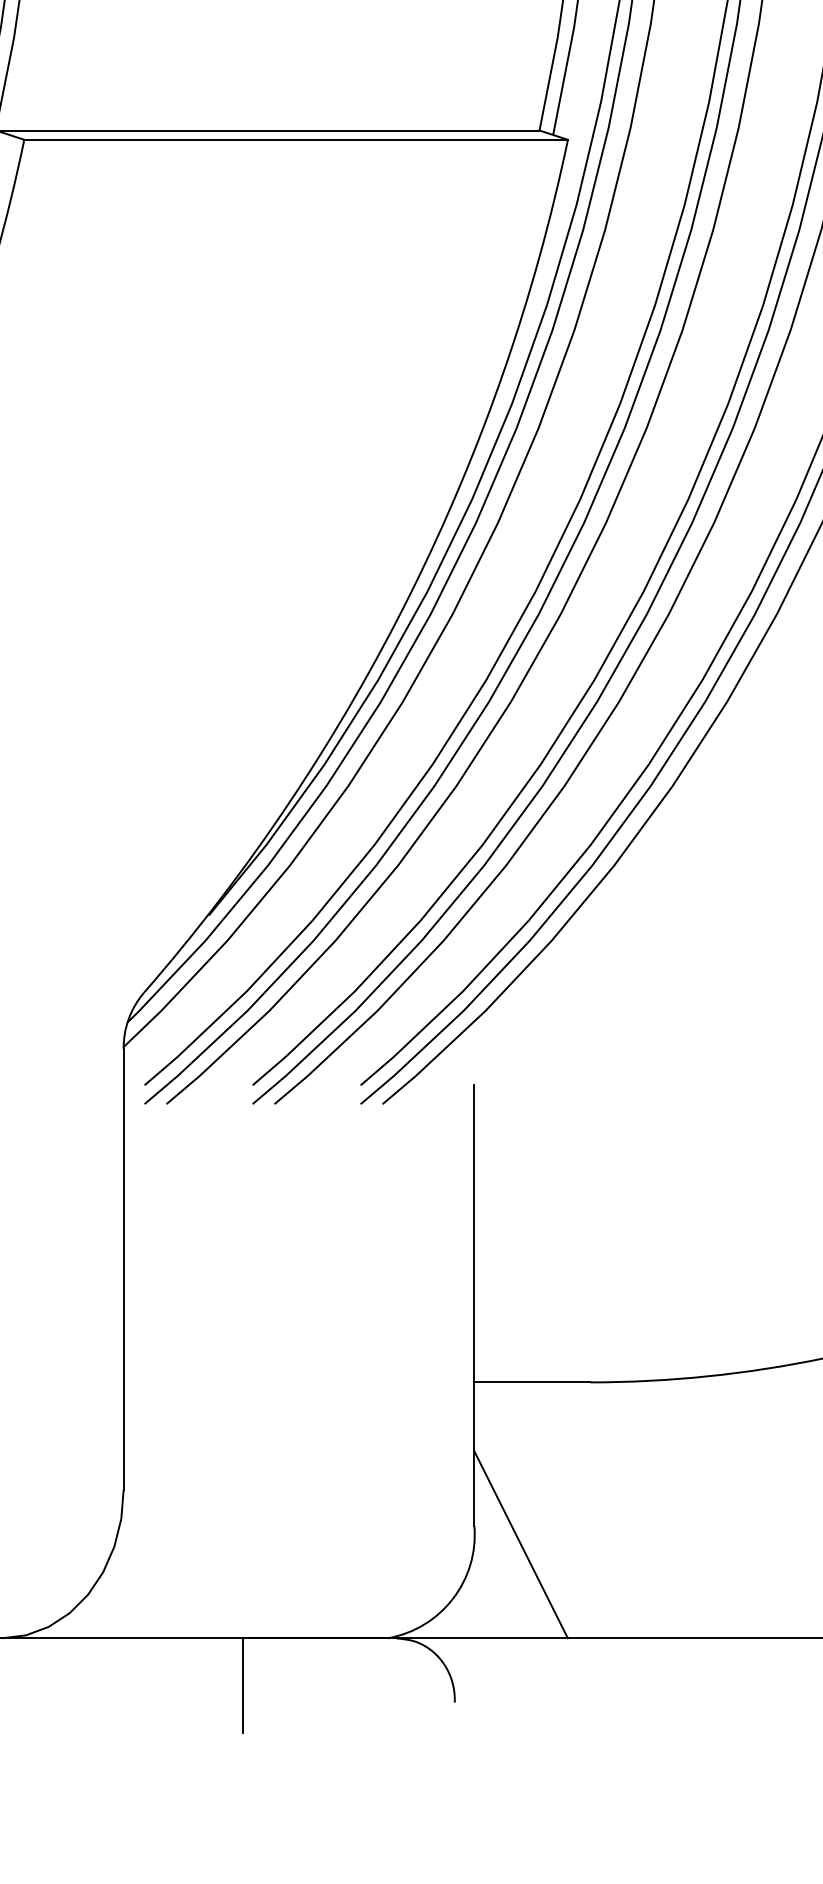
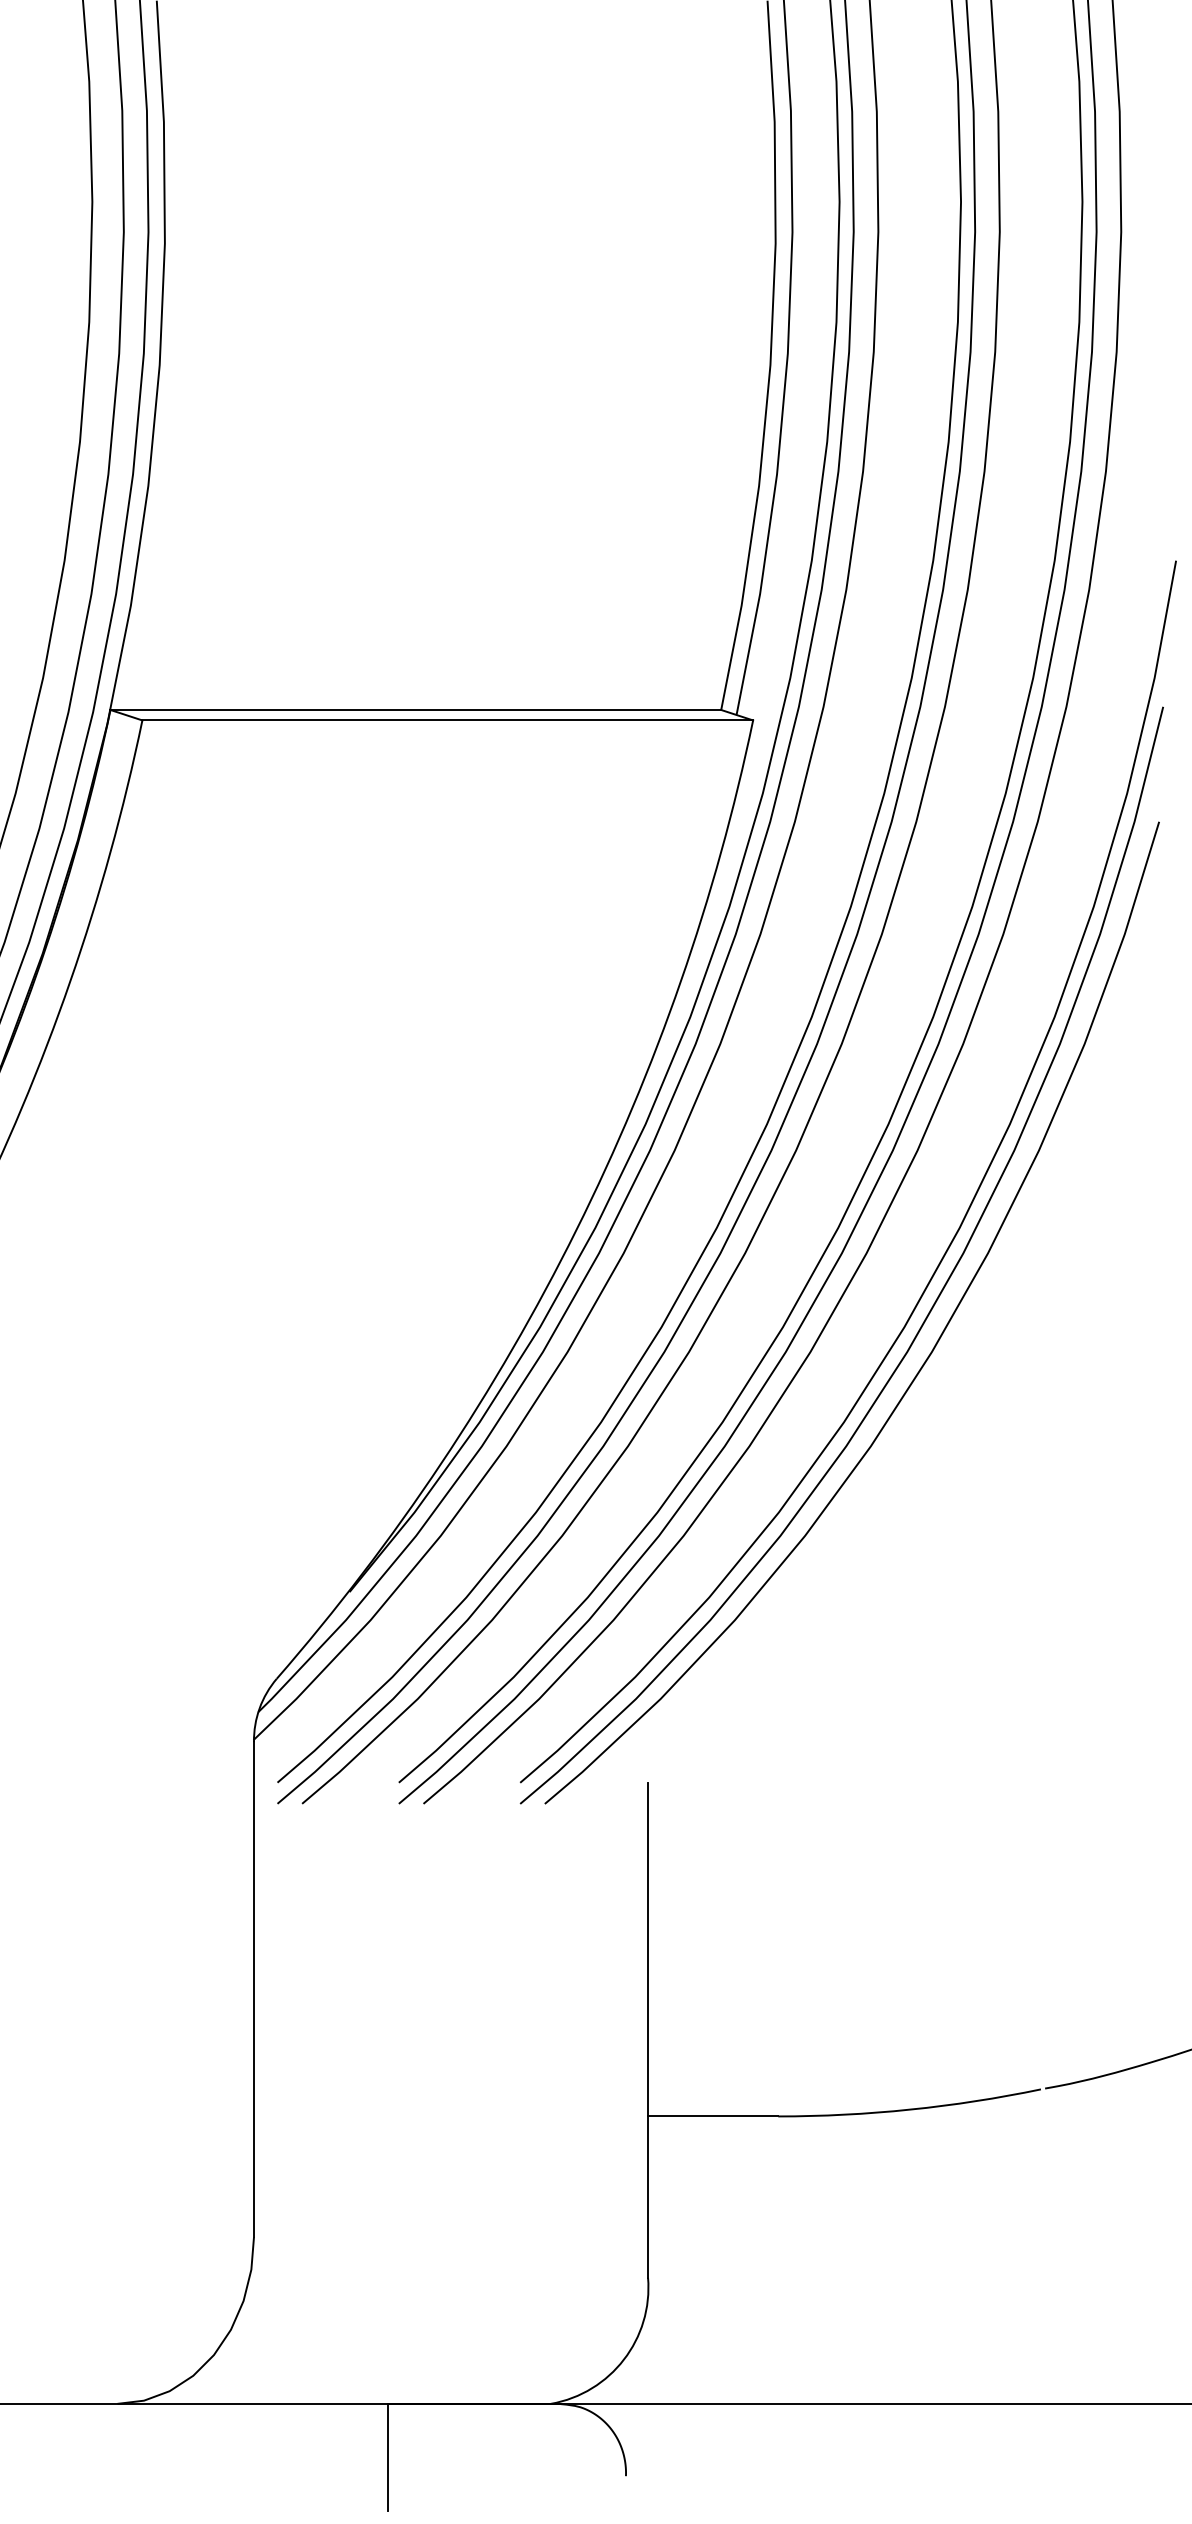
line: (521, 1544) -> (700, 2298), removed

